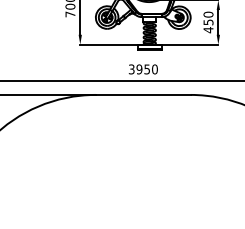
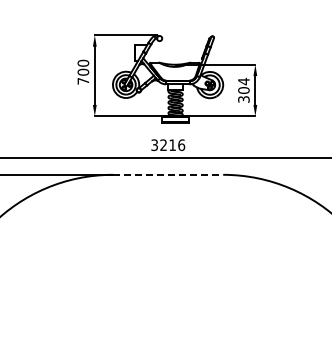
text: (208, 22) -> (243, 90), 450 -> 304
text: (147, 69) -> (172, 145), 3950 -> 3216
line: (143, 94) -> (168, 174), solid -> dashed

